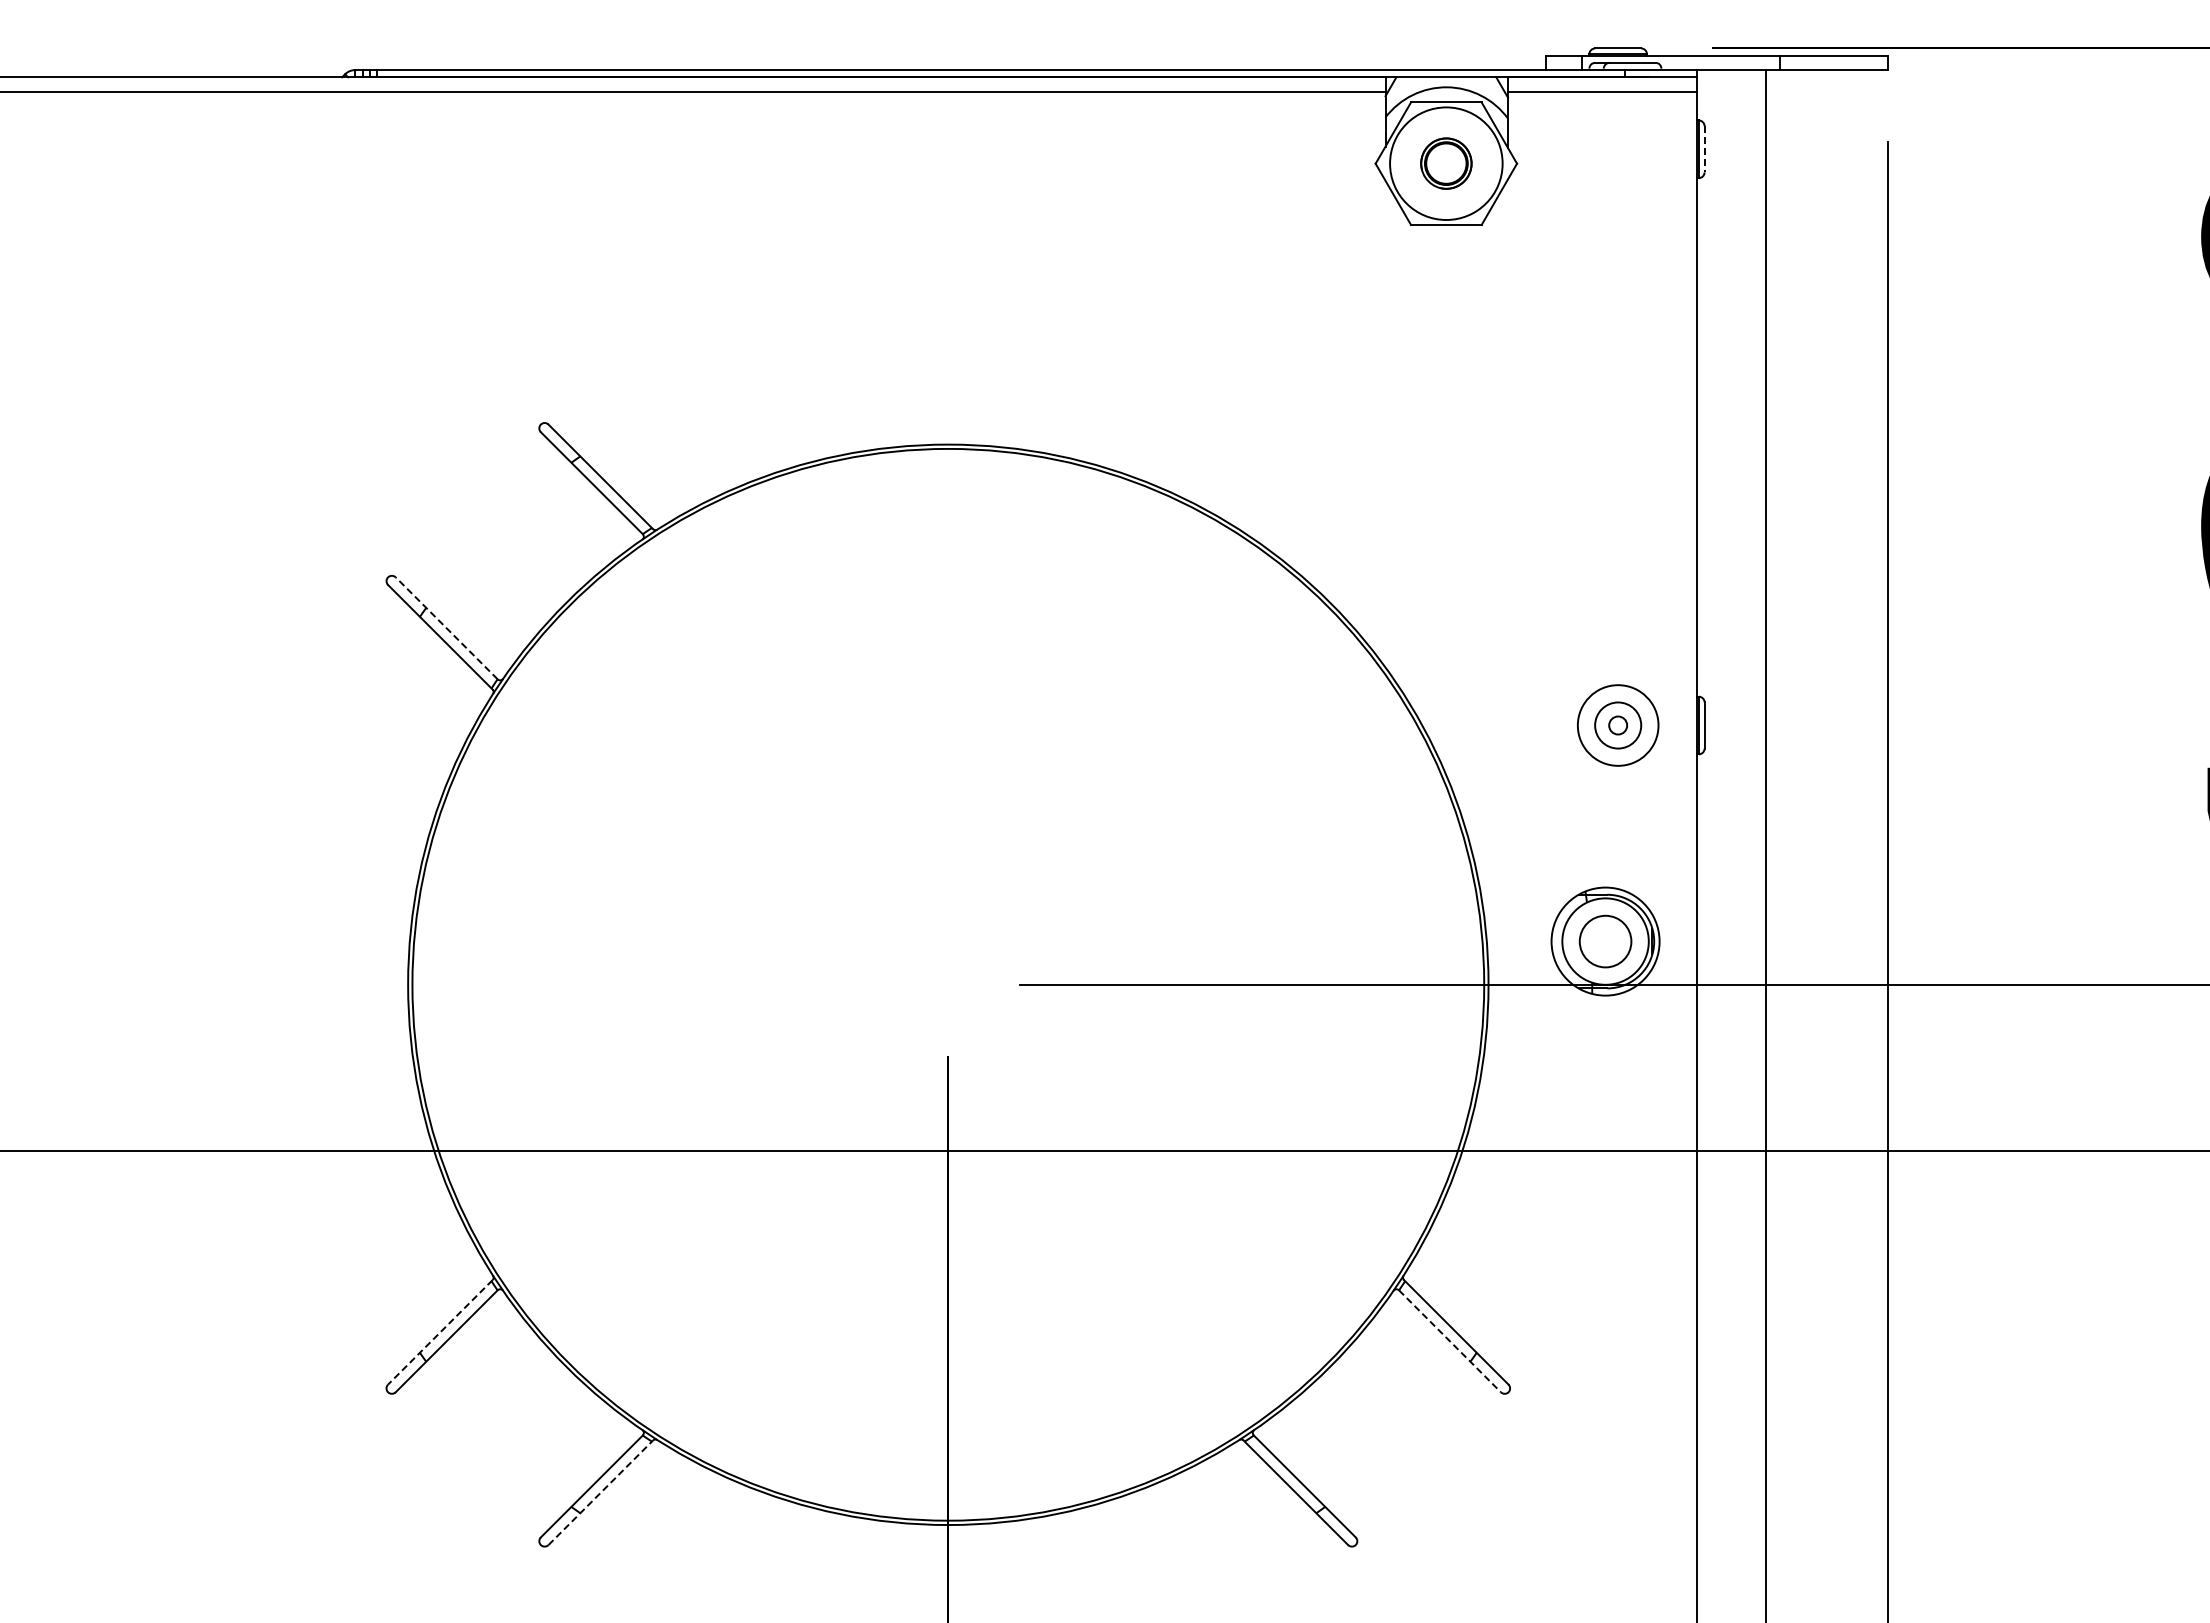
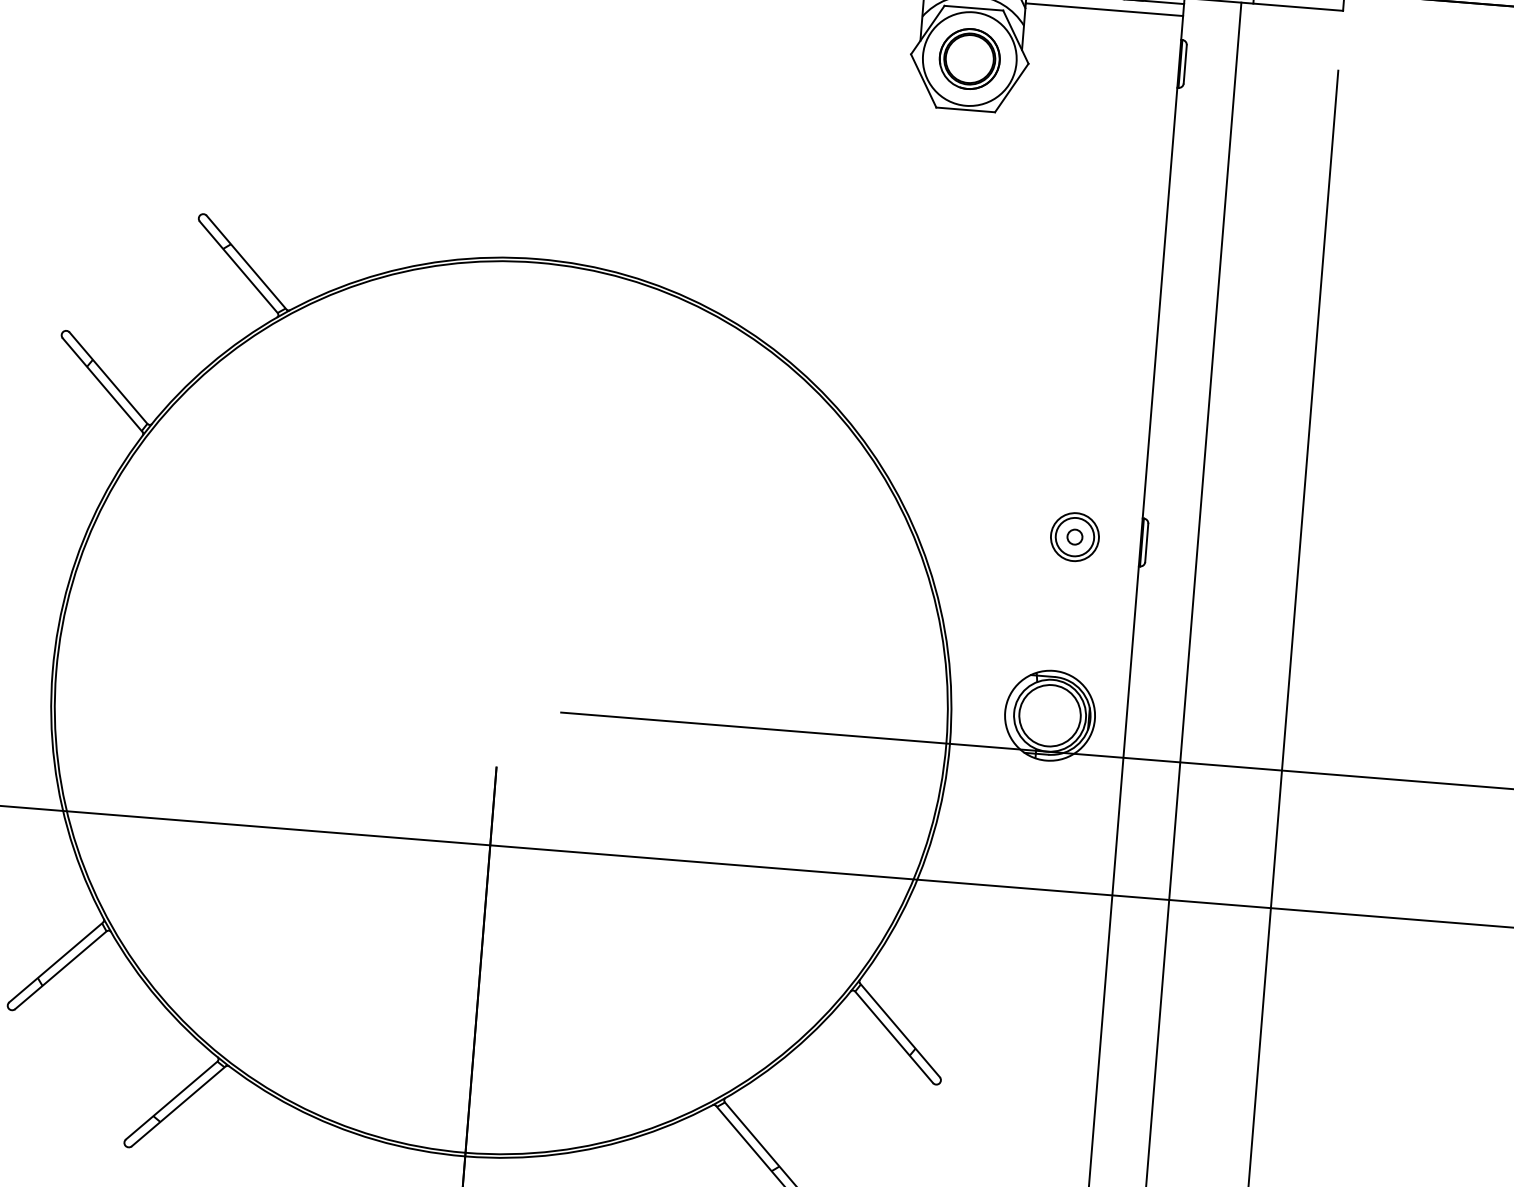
line: (1704, 149) -> (1185, 64), dashed -> solid
part: (1446, 163) -> (969, 58), size x1.43
line: (446, 627) -> (108, 377), dashed -> solid
circle: (1617, 725) -> (1074, 537), size x0.71
circle: (1605, 941) -> (1050, 715), size x1.43
line: (440, 1332) -> (56, 962), dashed -> solid
line: (1450, 1341) -> (894, 1037), dashed -> solid
line: (600, 1492) -> (178, 1106), dashed -> solid

